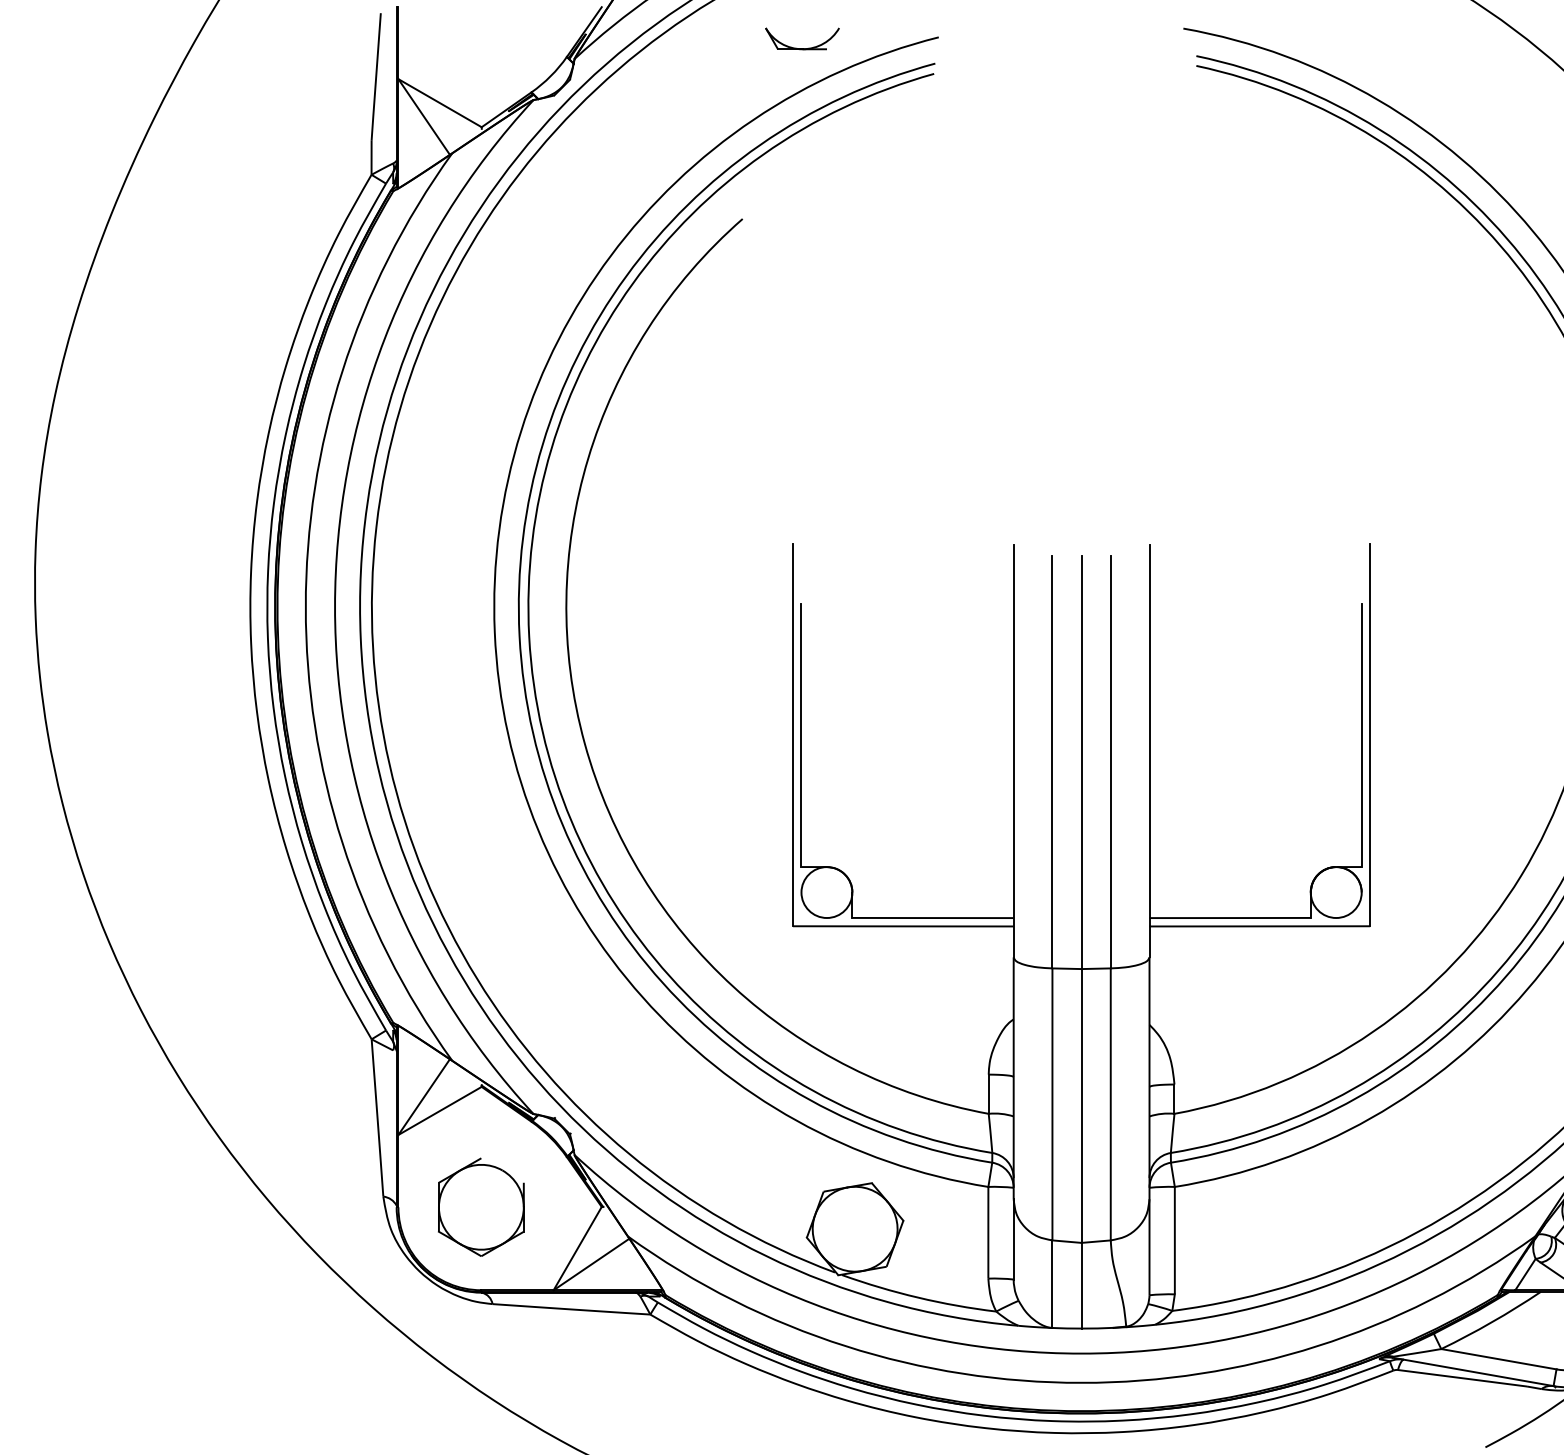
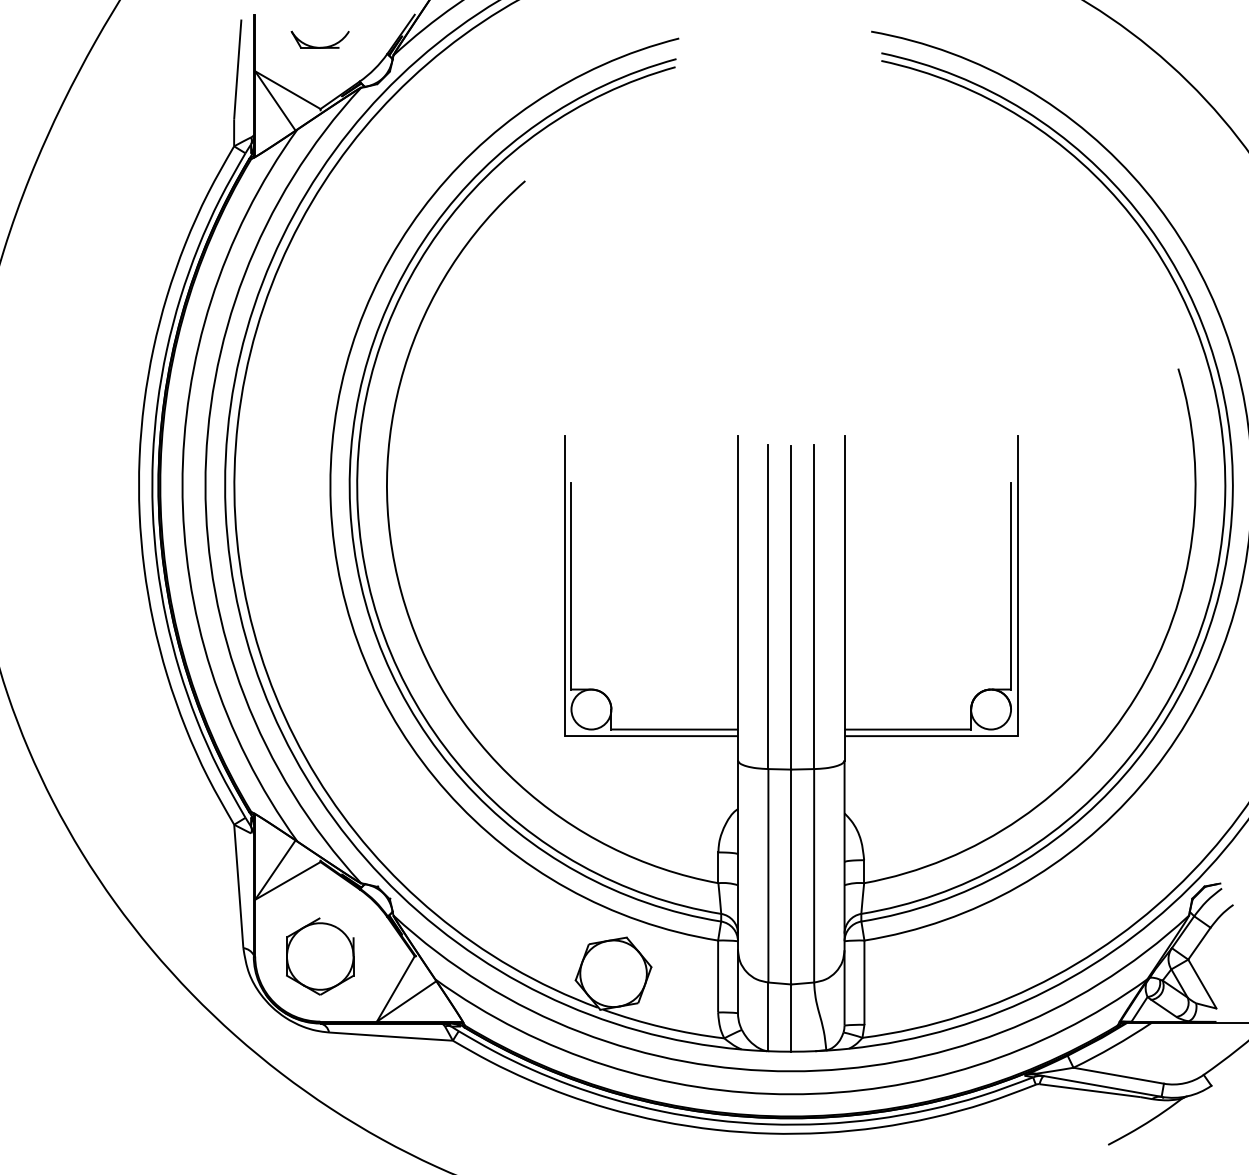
part: (801, 47) -> (319, 46), moved

